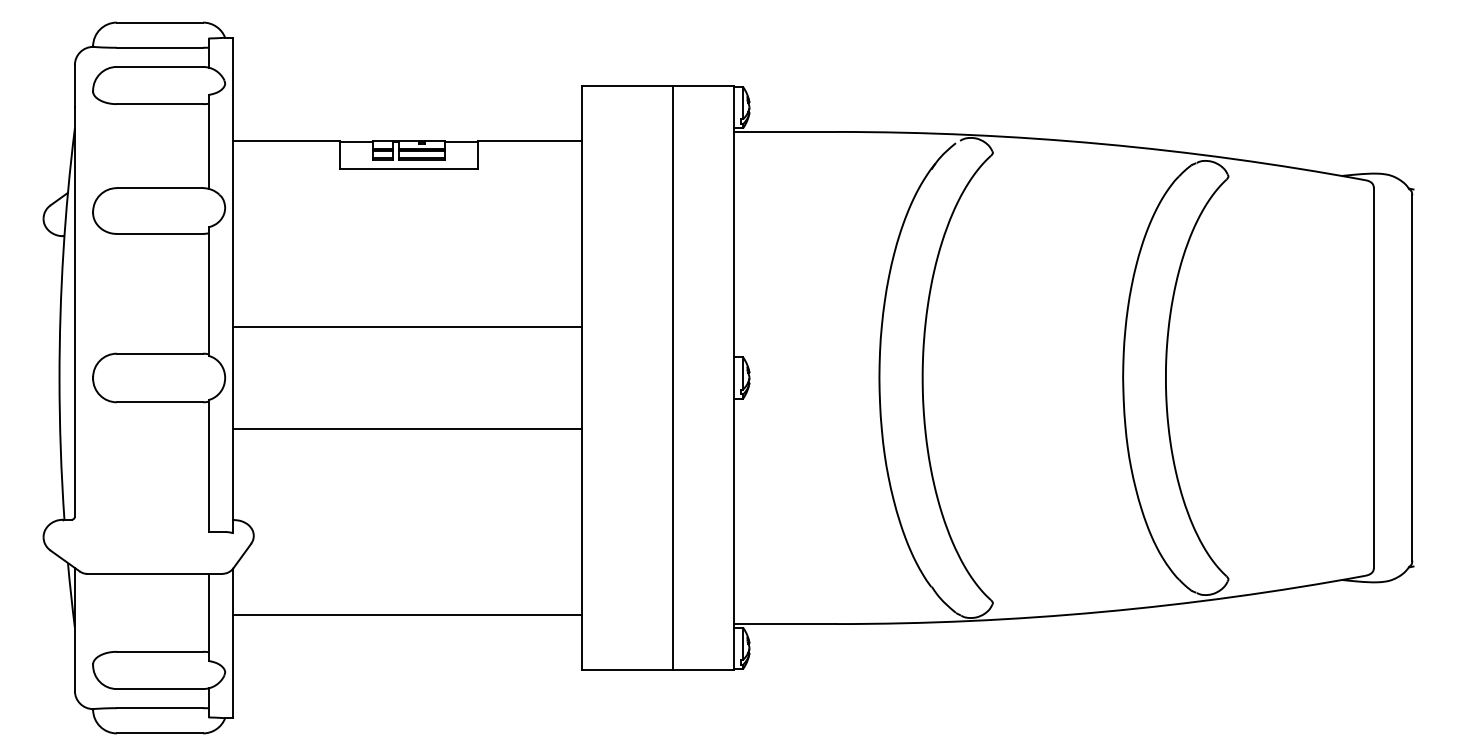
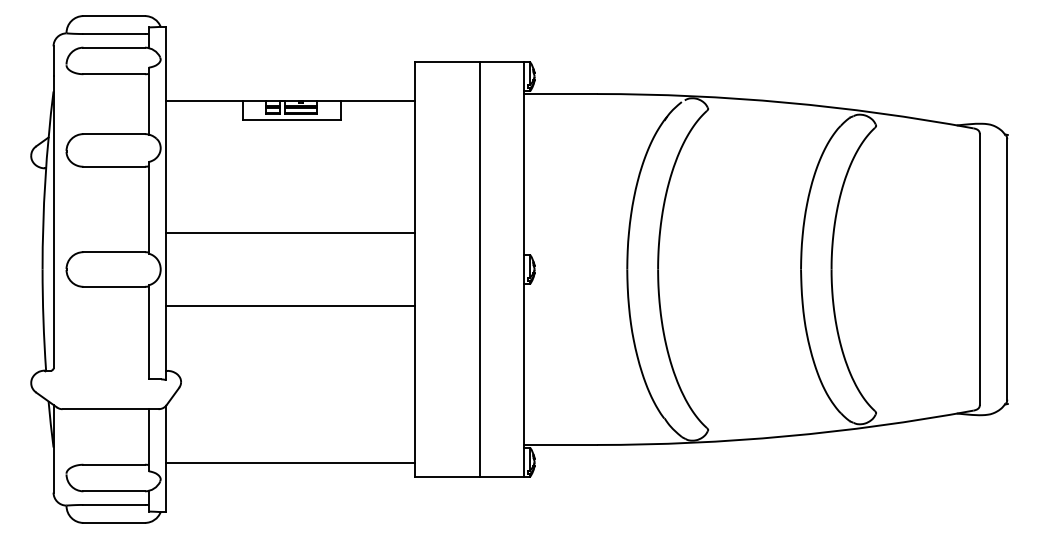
line: (407, 614) -> (290, 463), moved

